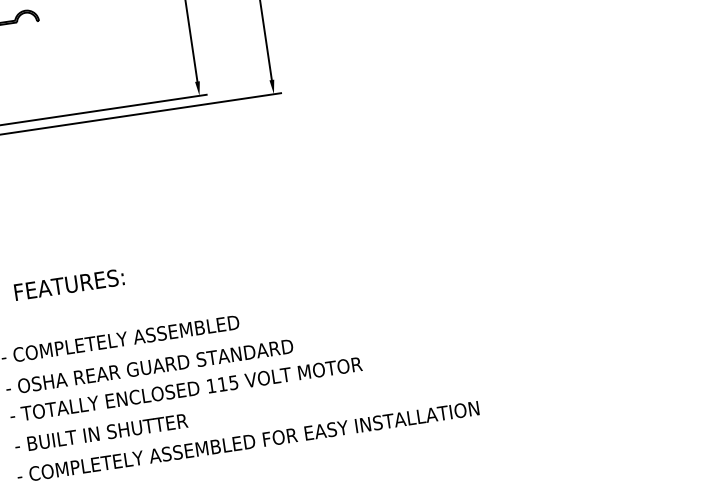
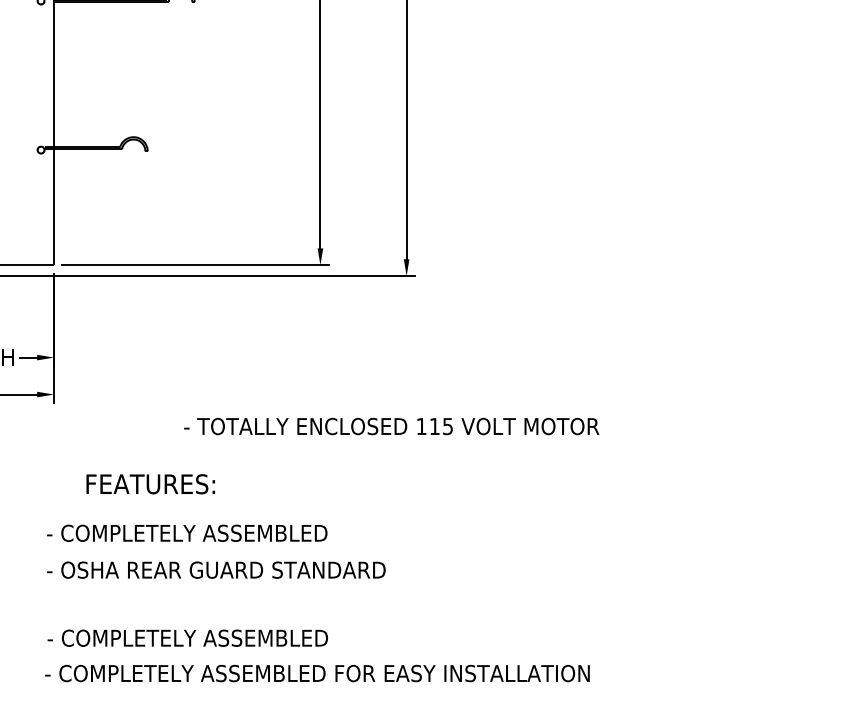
text: (69, 284) -> (150, 484), moved
text: (185, 389) -> (391, 426), moved
text: (139, 426) -> (194, 637), - BUILT IN SHUTTER -> - COMPLETELY ASSEMBLED

